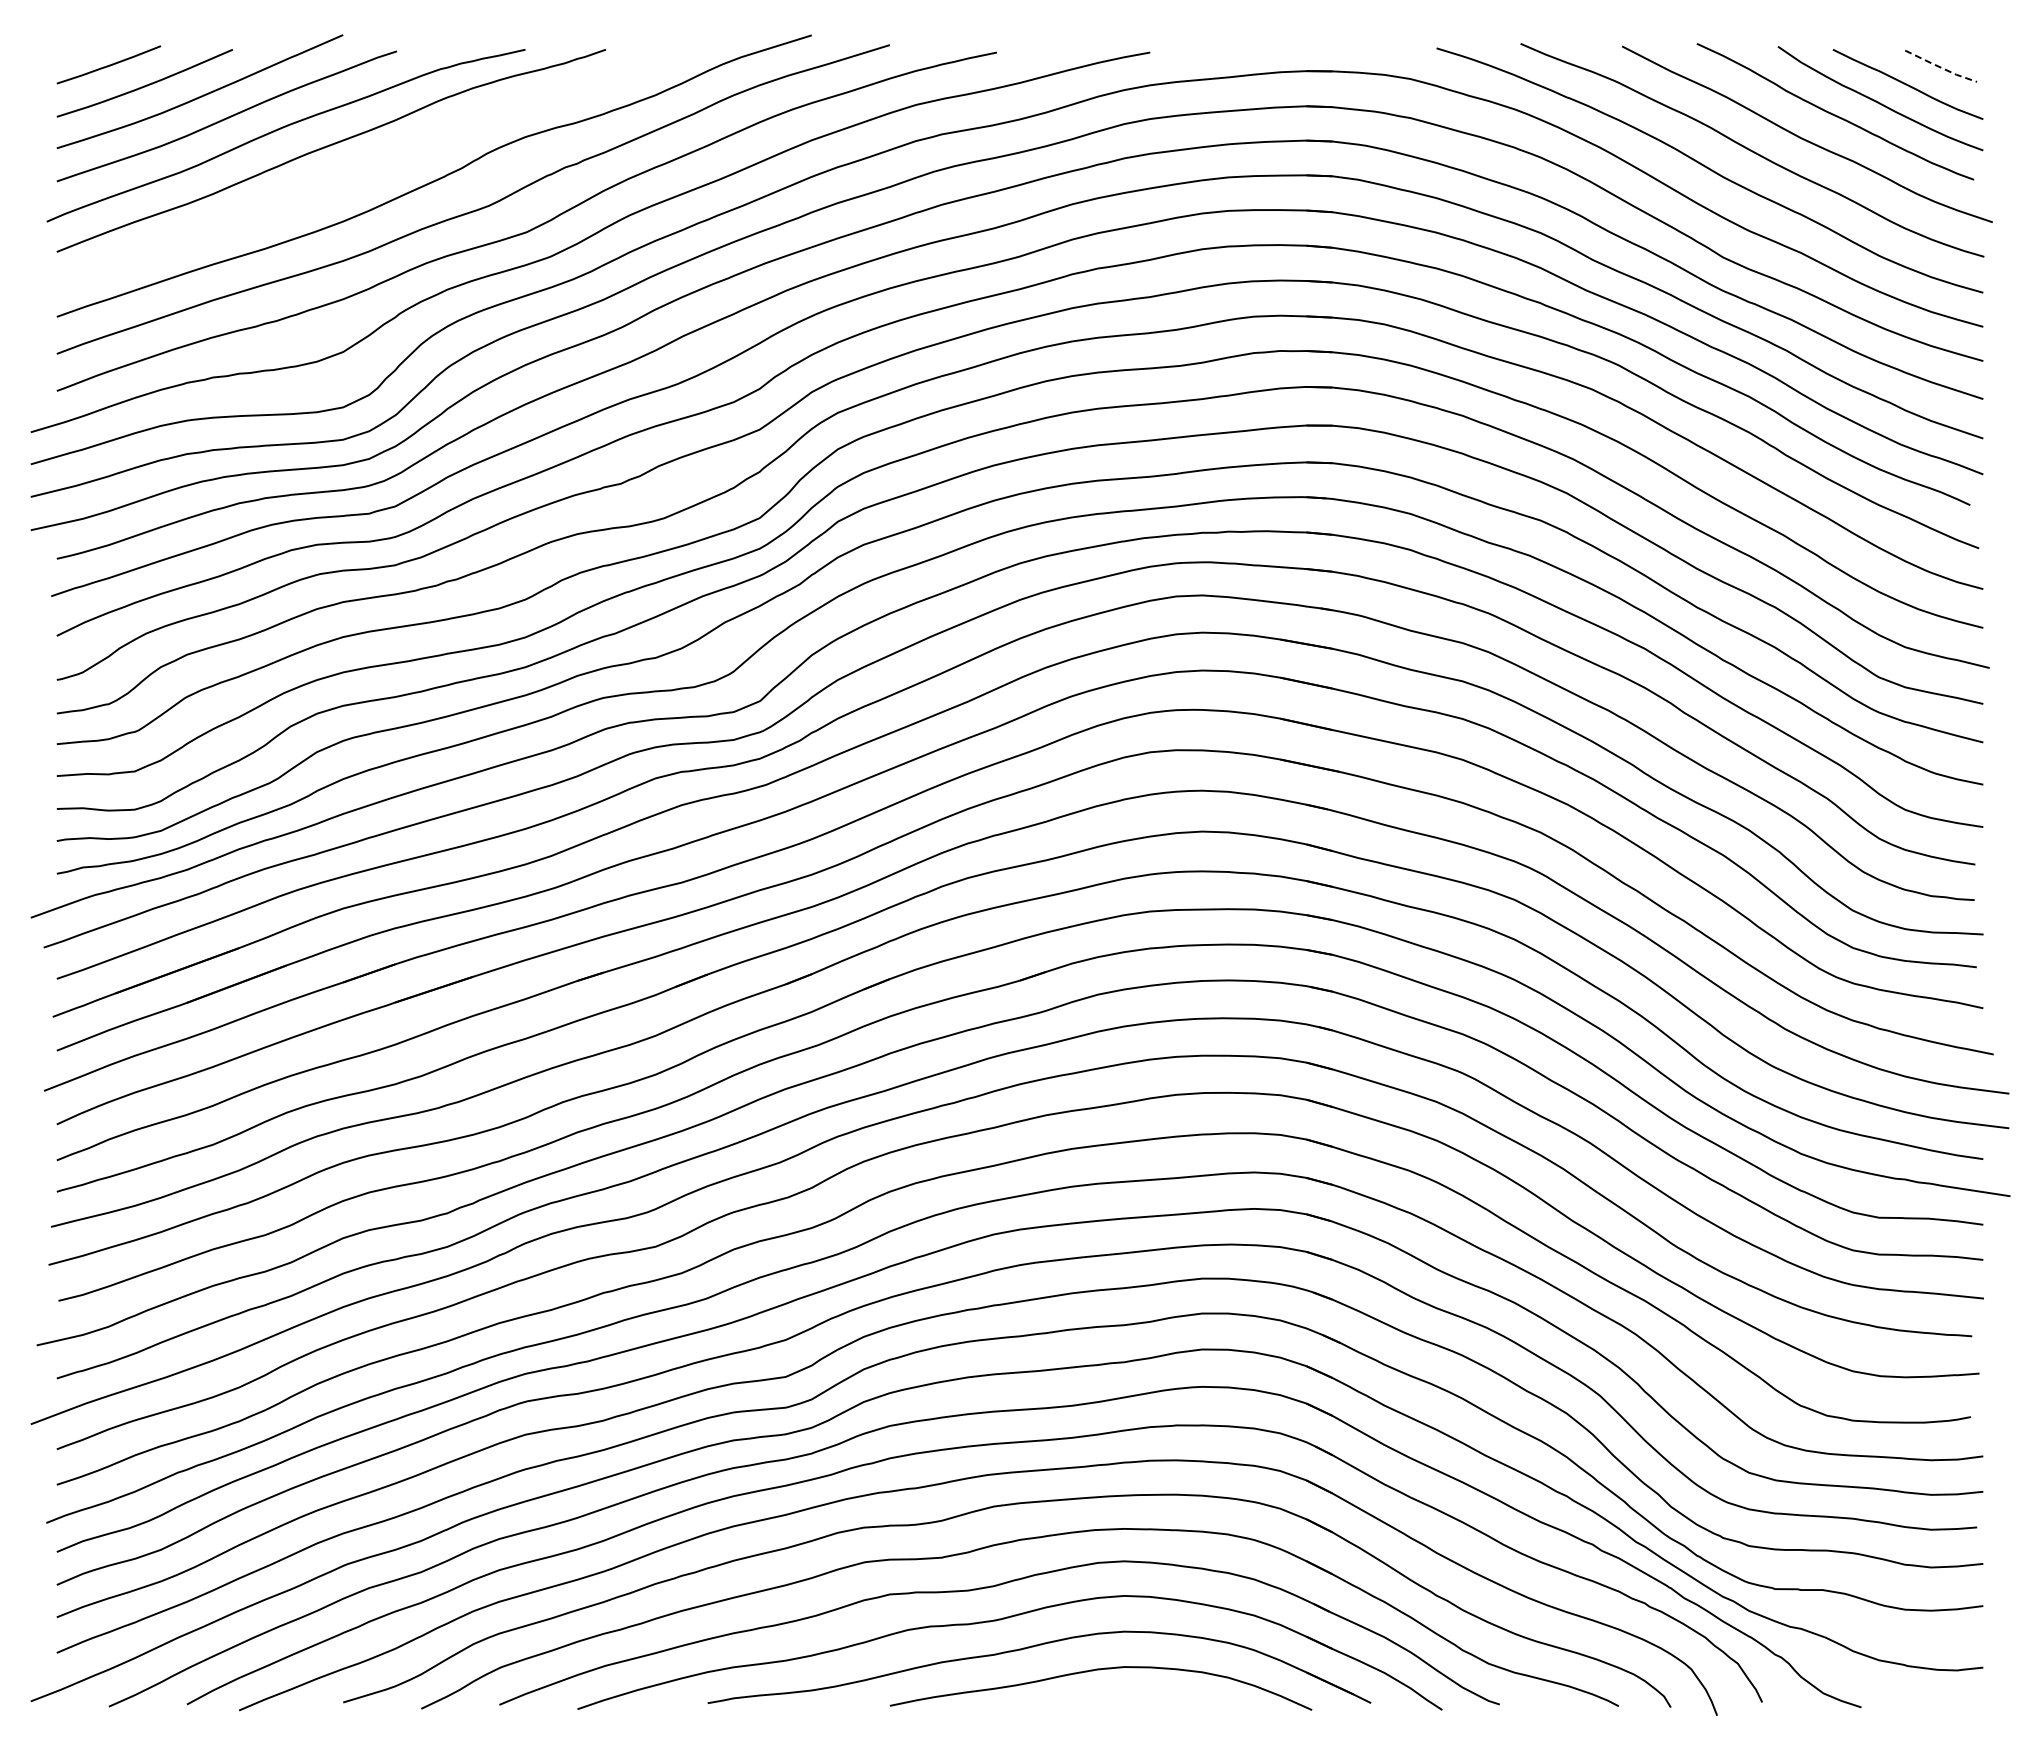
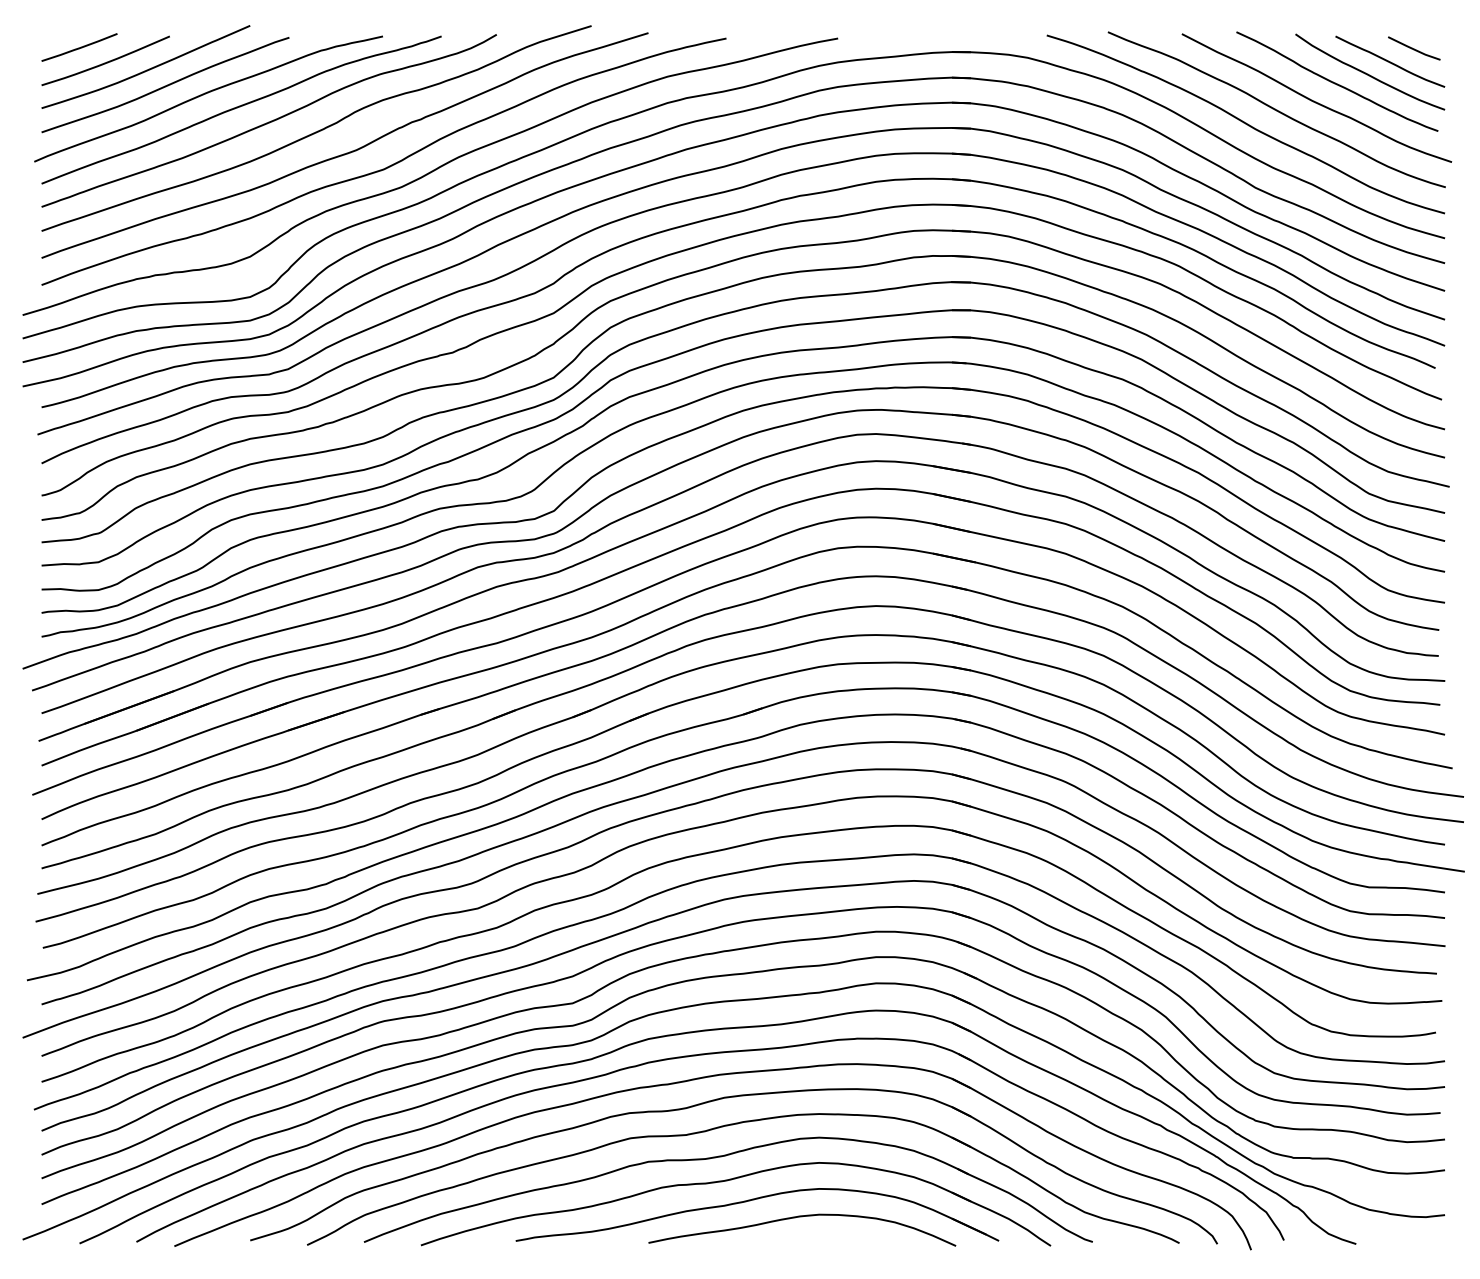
line: (1941, 67) -> (1414, 49), dashed -> solid
curve: (369, 166) -> (269, 121), added

